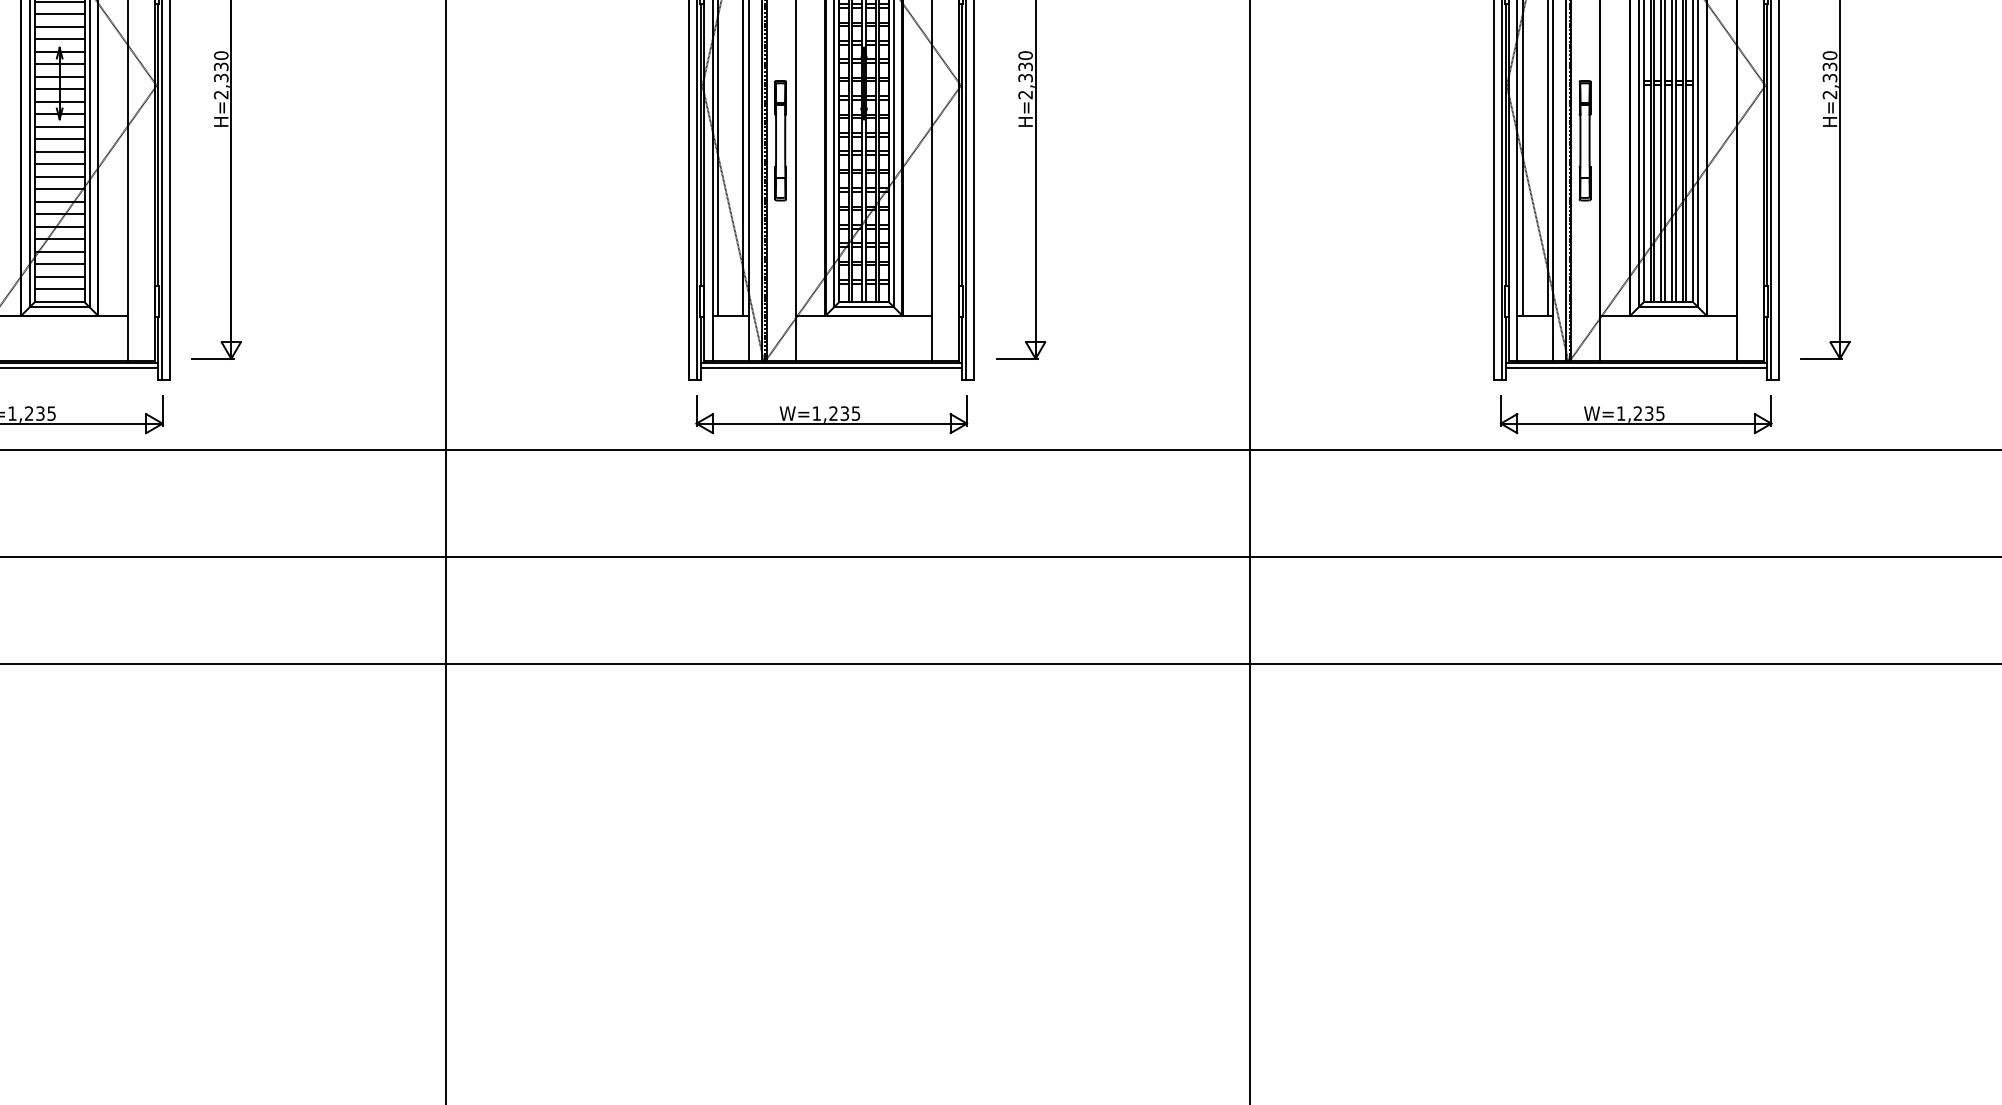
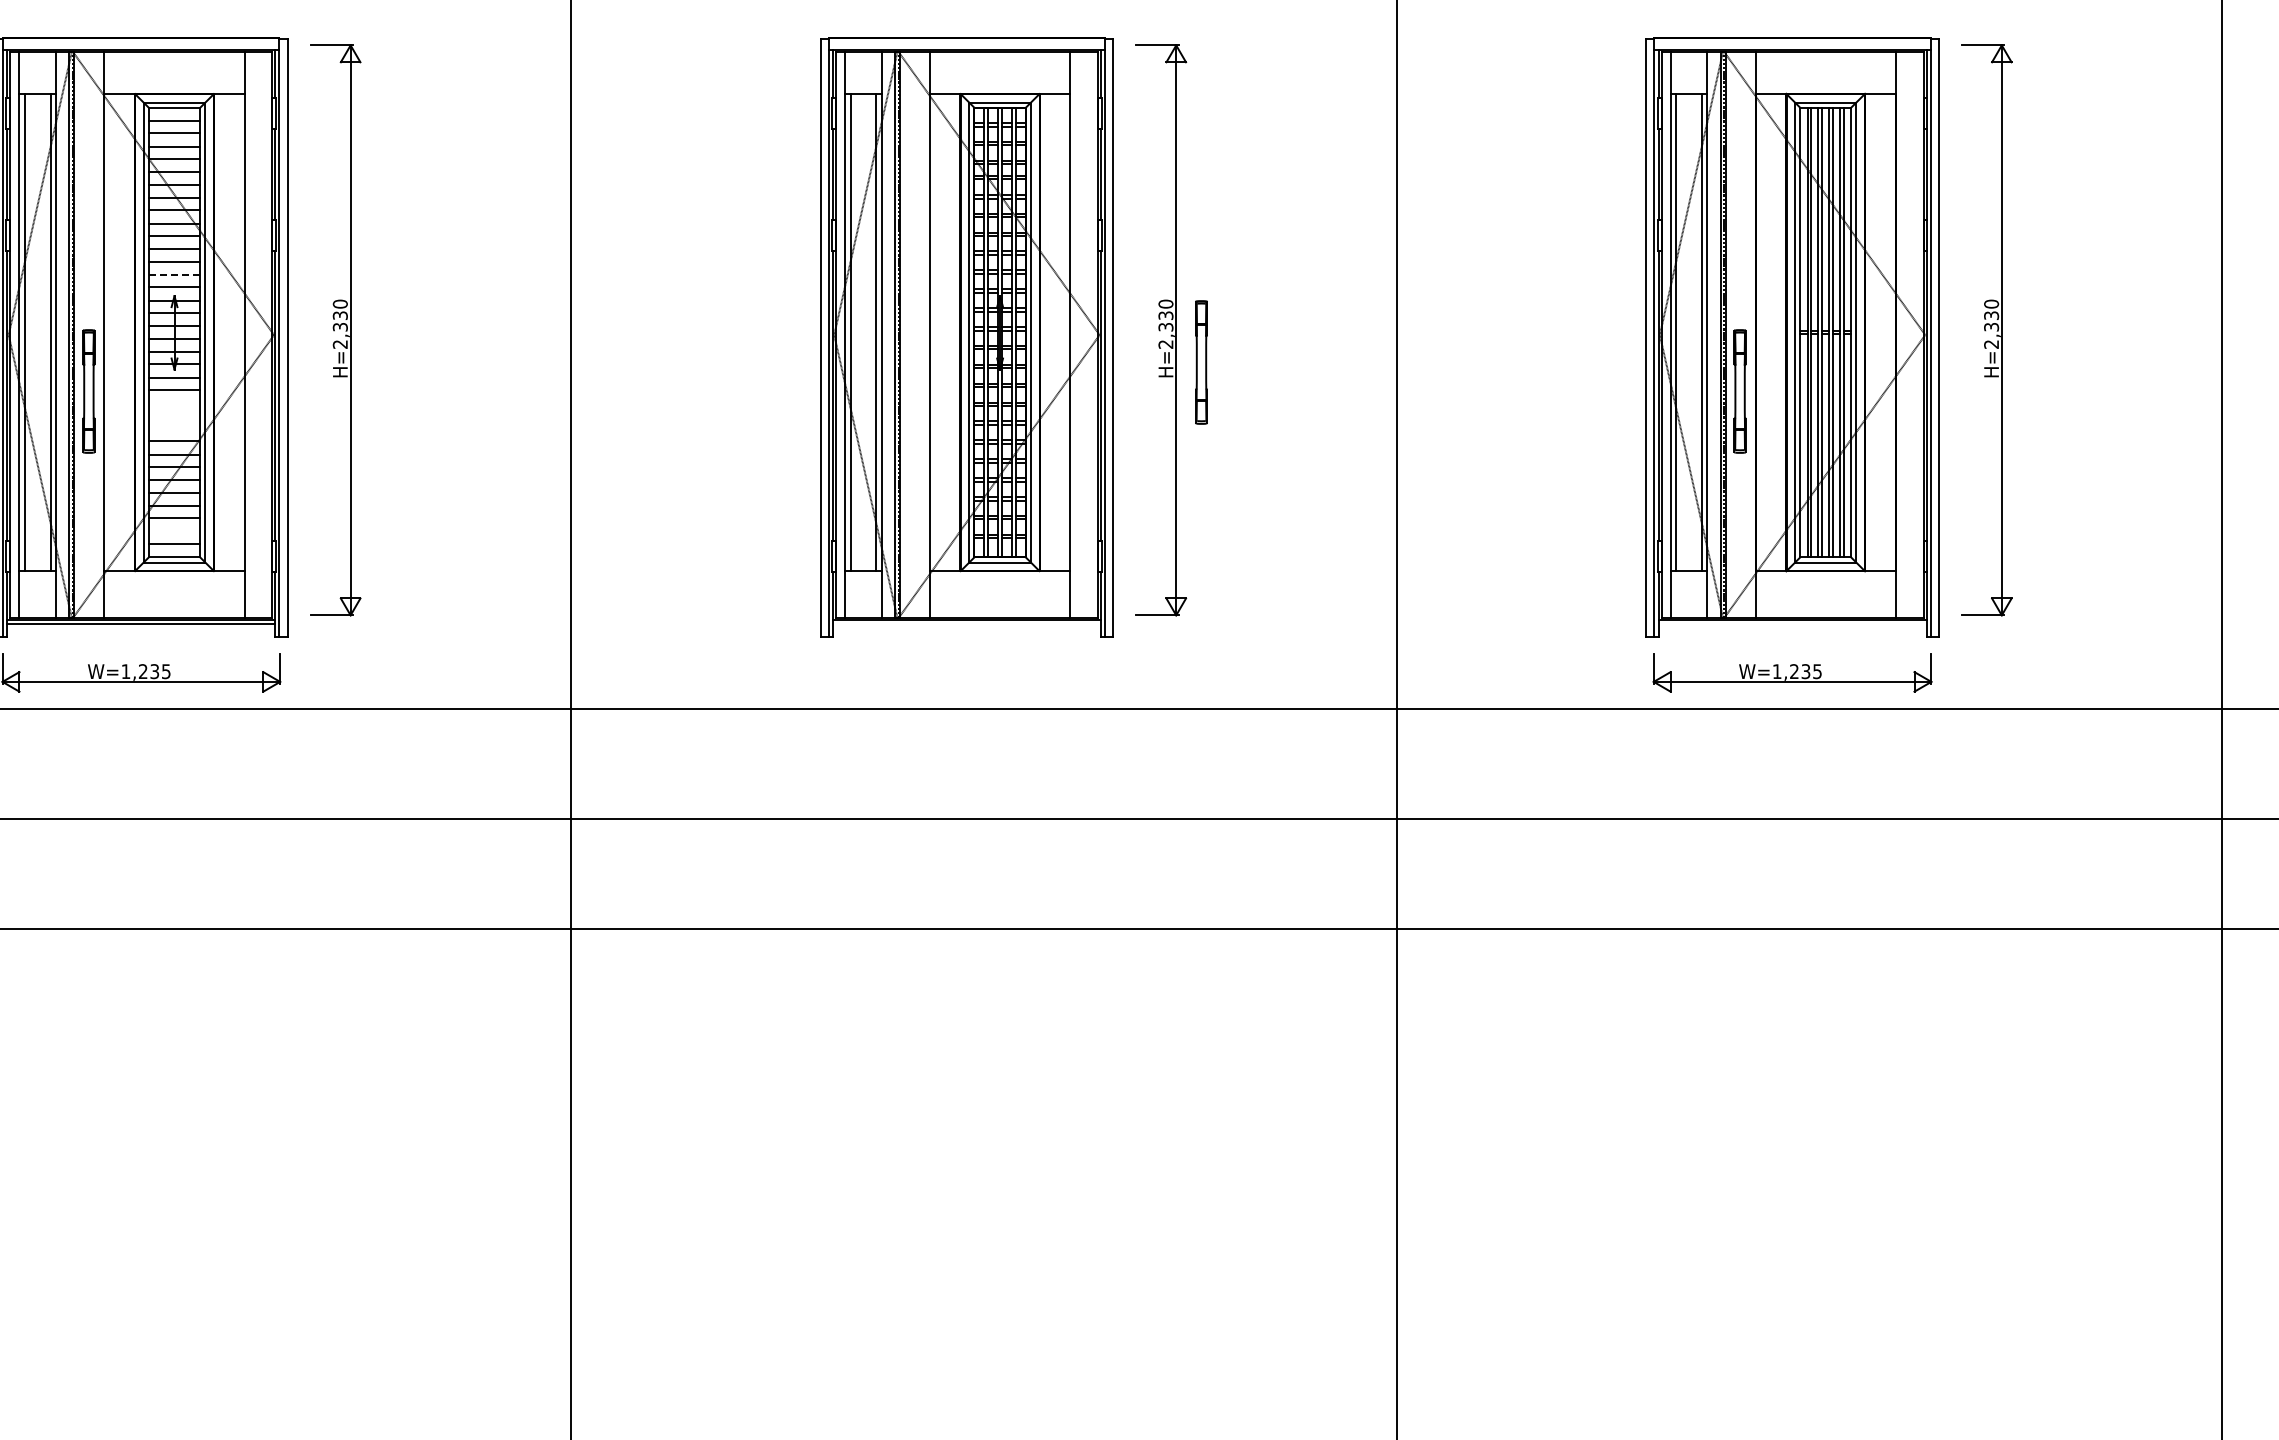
line: (59, 27) -> (174, 275), solid -> dashed
part: (780, 140) -> (1201, 362), moved
line: (59, 152) -> (174, 403), removed
line: (59, 164) -> (174, 415), removed
line: (59, 176) -> (174, 428), removed
line: (59, 277) -> (174, 531), removed
line: (831, 367) -> (966, 624), removed
line: (1636, 367) -> (1792, 624), removed
part: (831, 414) -> (966, 672), removed

